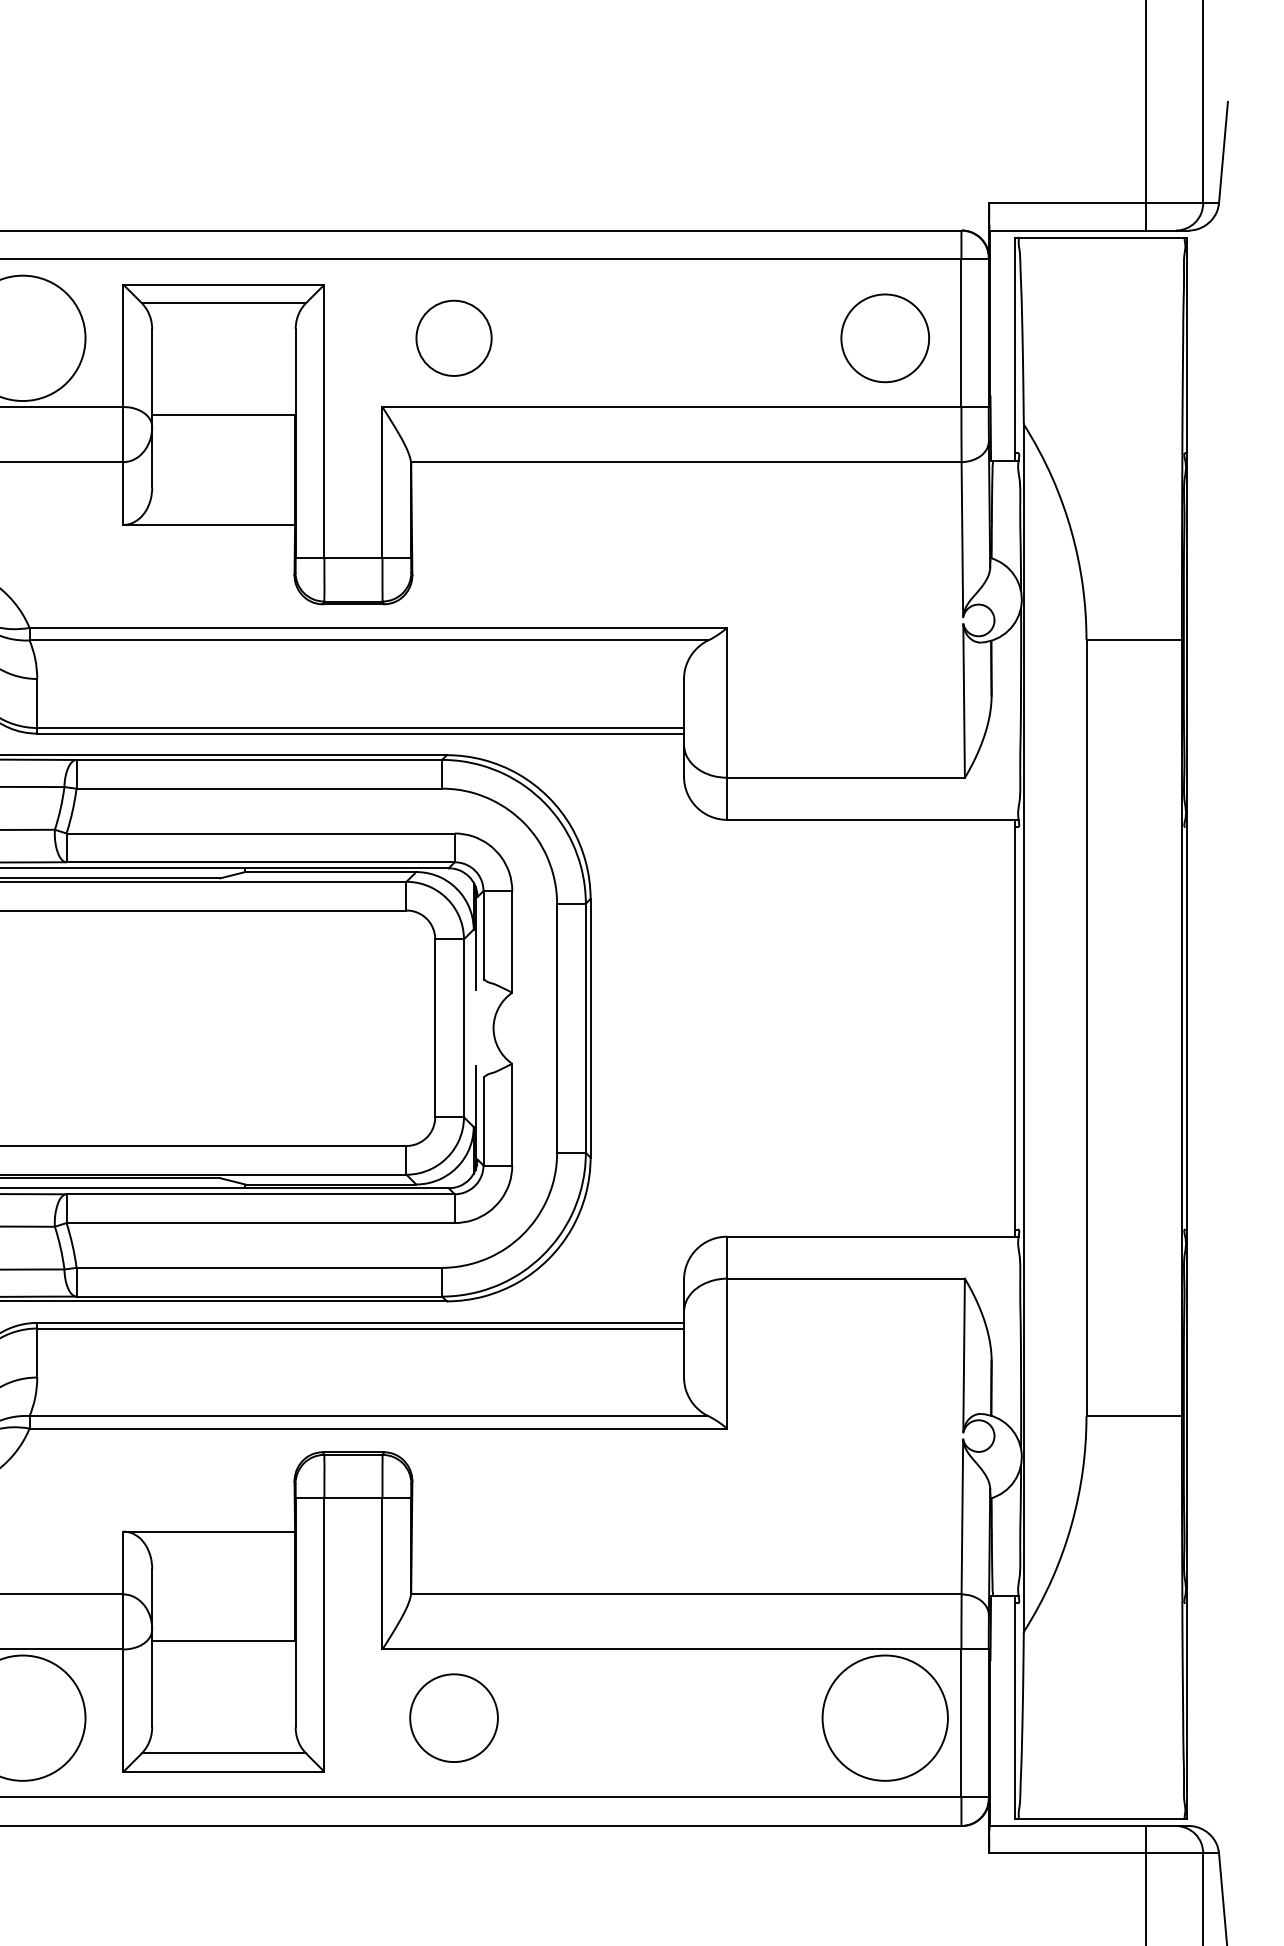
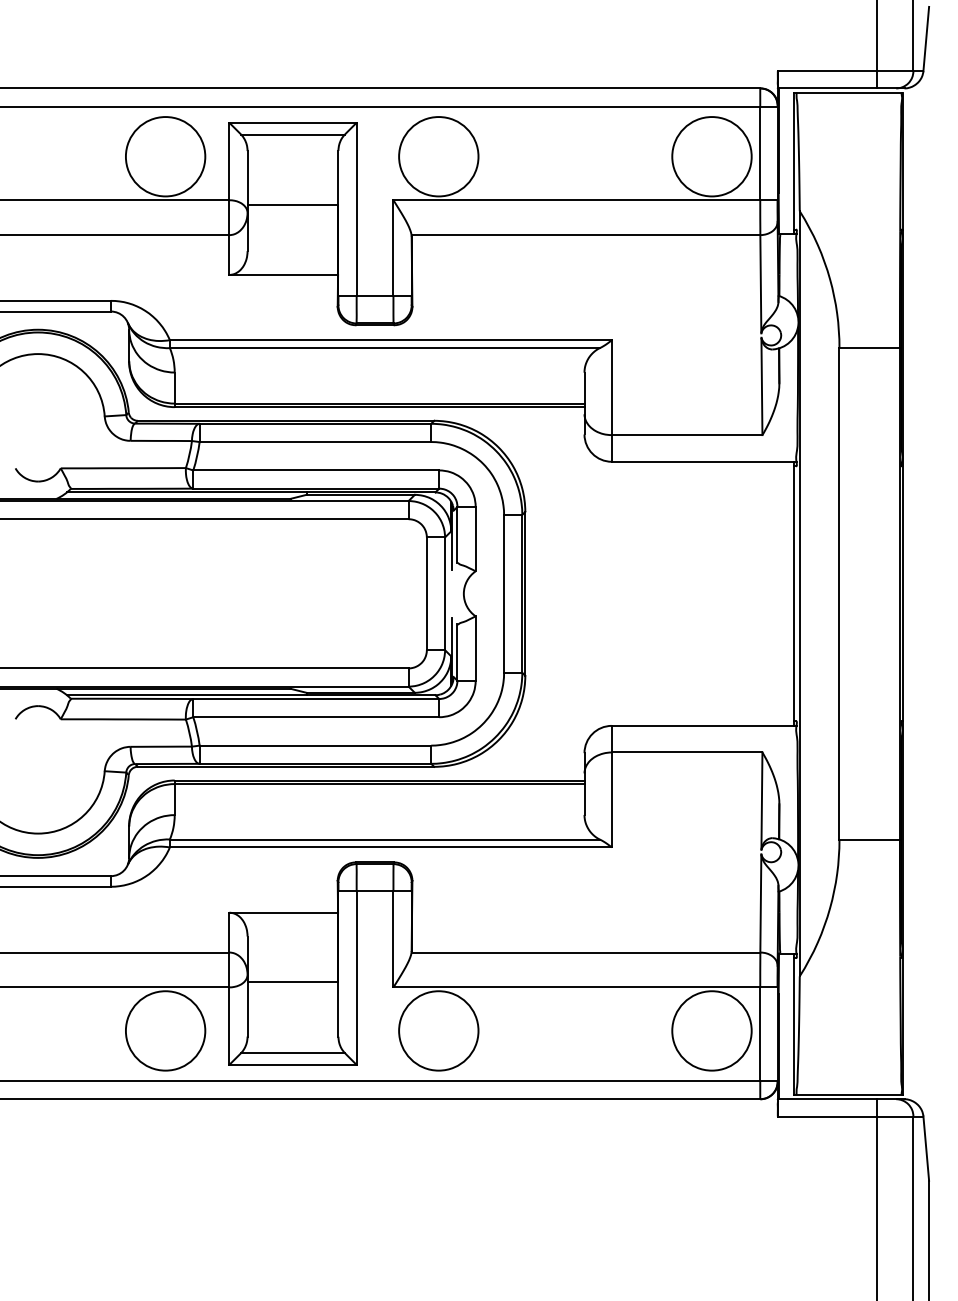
circle: (453, 337) -> (438, 156), size x1.67
circle: (884, 337) -> (711, 156), size x1.43
circle: (453, 1717) -> (438, 1030), size x1.43

